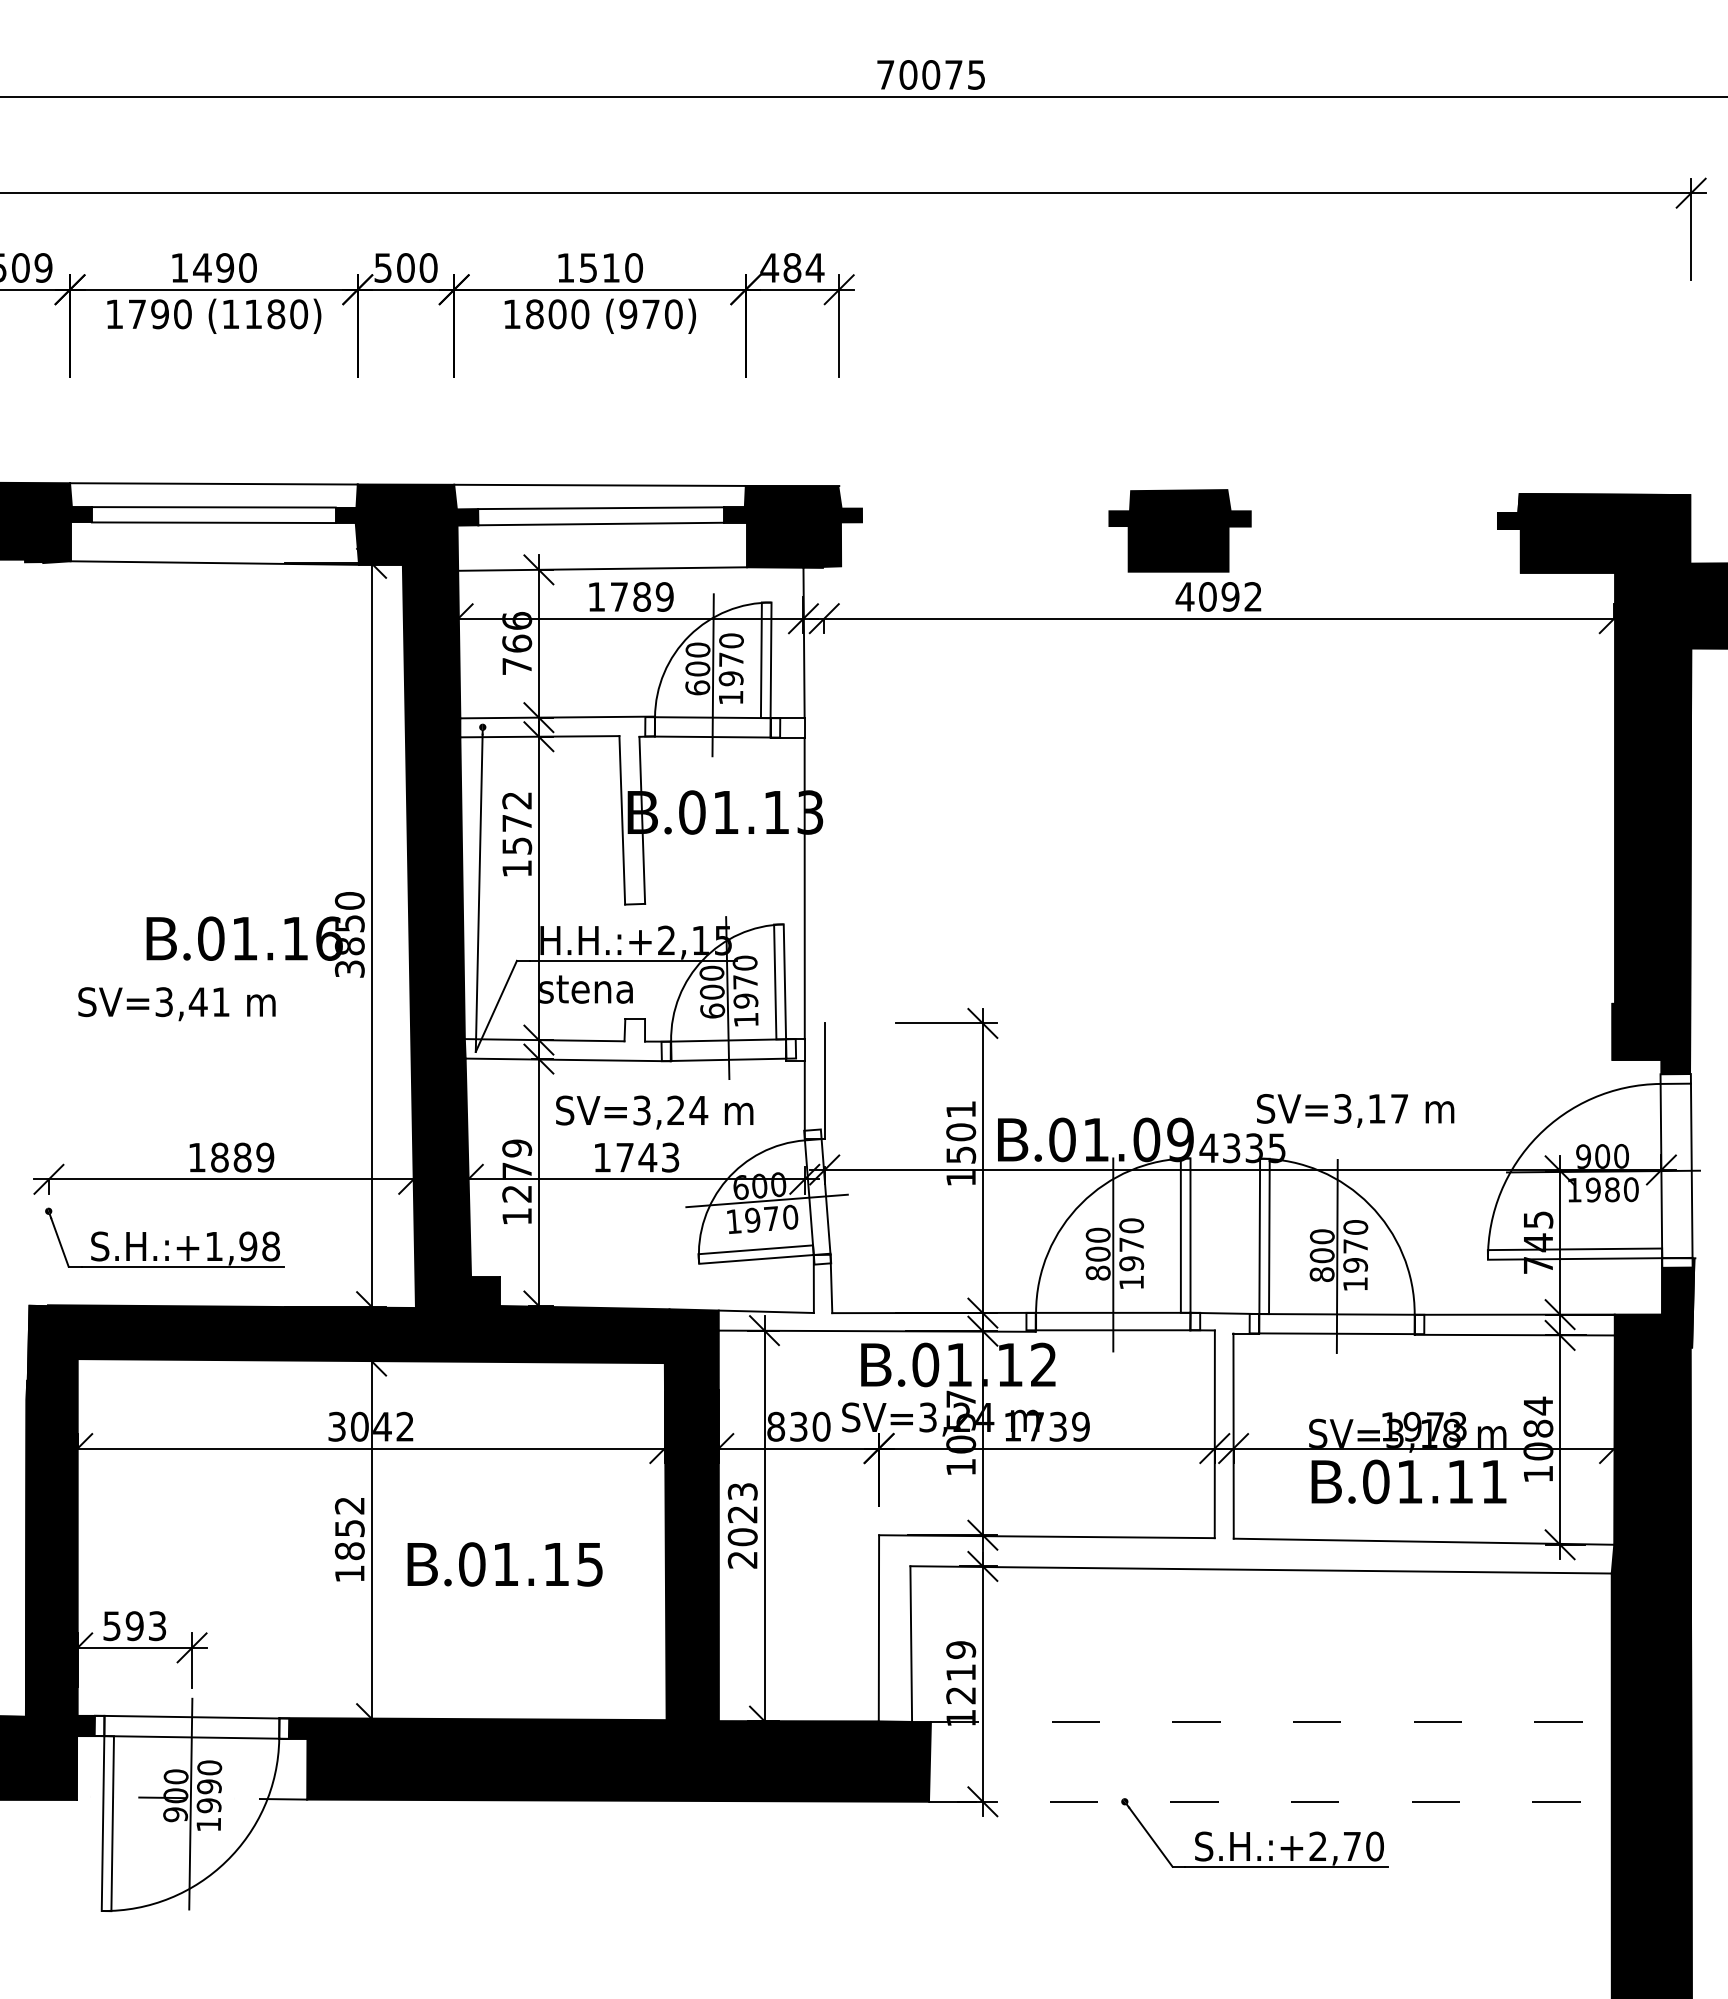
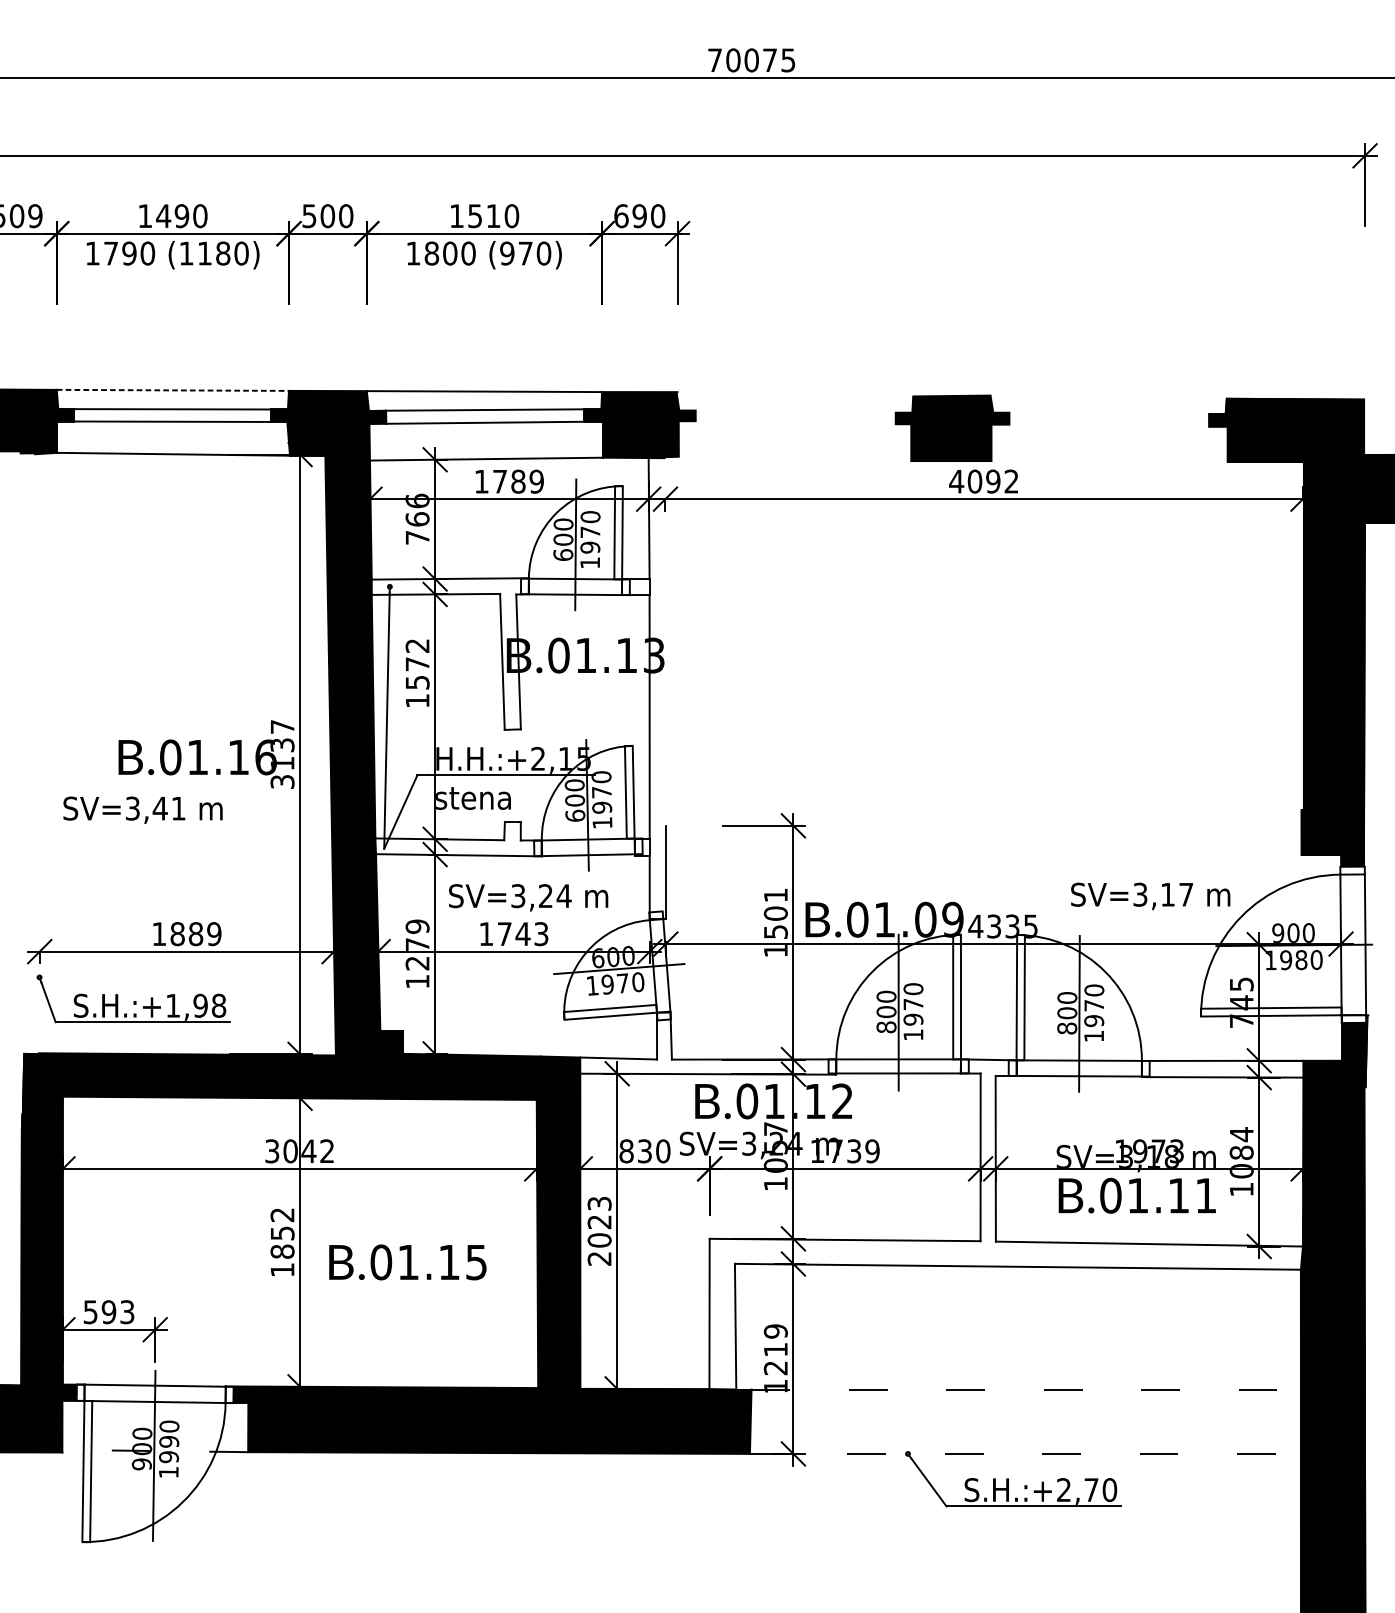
text: (792, 267) -> (639, 215), 484 -> 690
line: (213, 483) -> (172, 390), solid -> dashed
text: (349, 923) -> (282, 745), 3850 -> 3137
text: (1355, 1110) -> (1150, 896), moved

